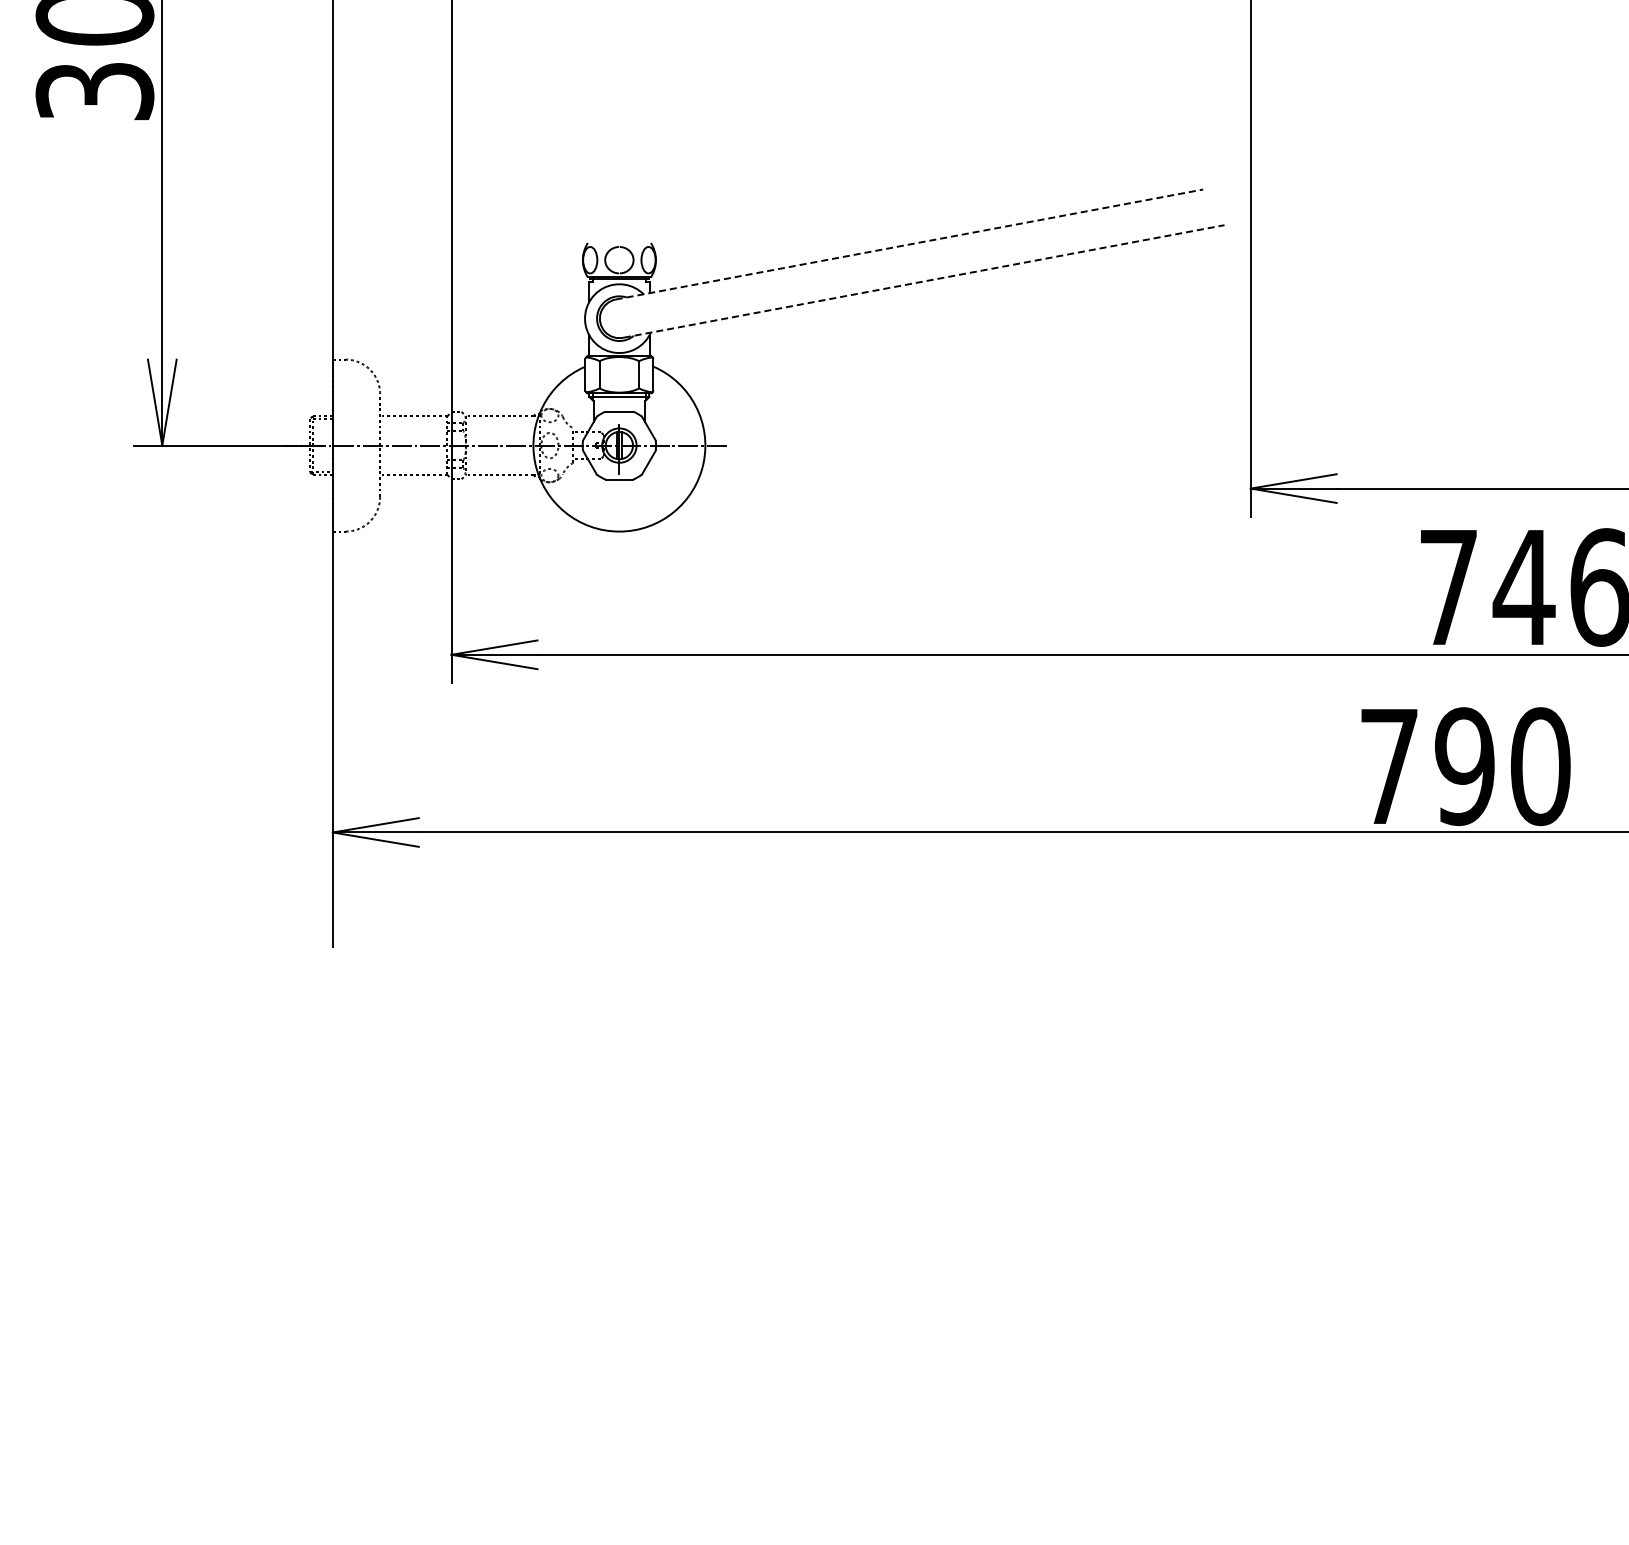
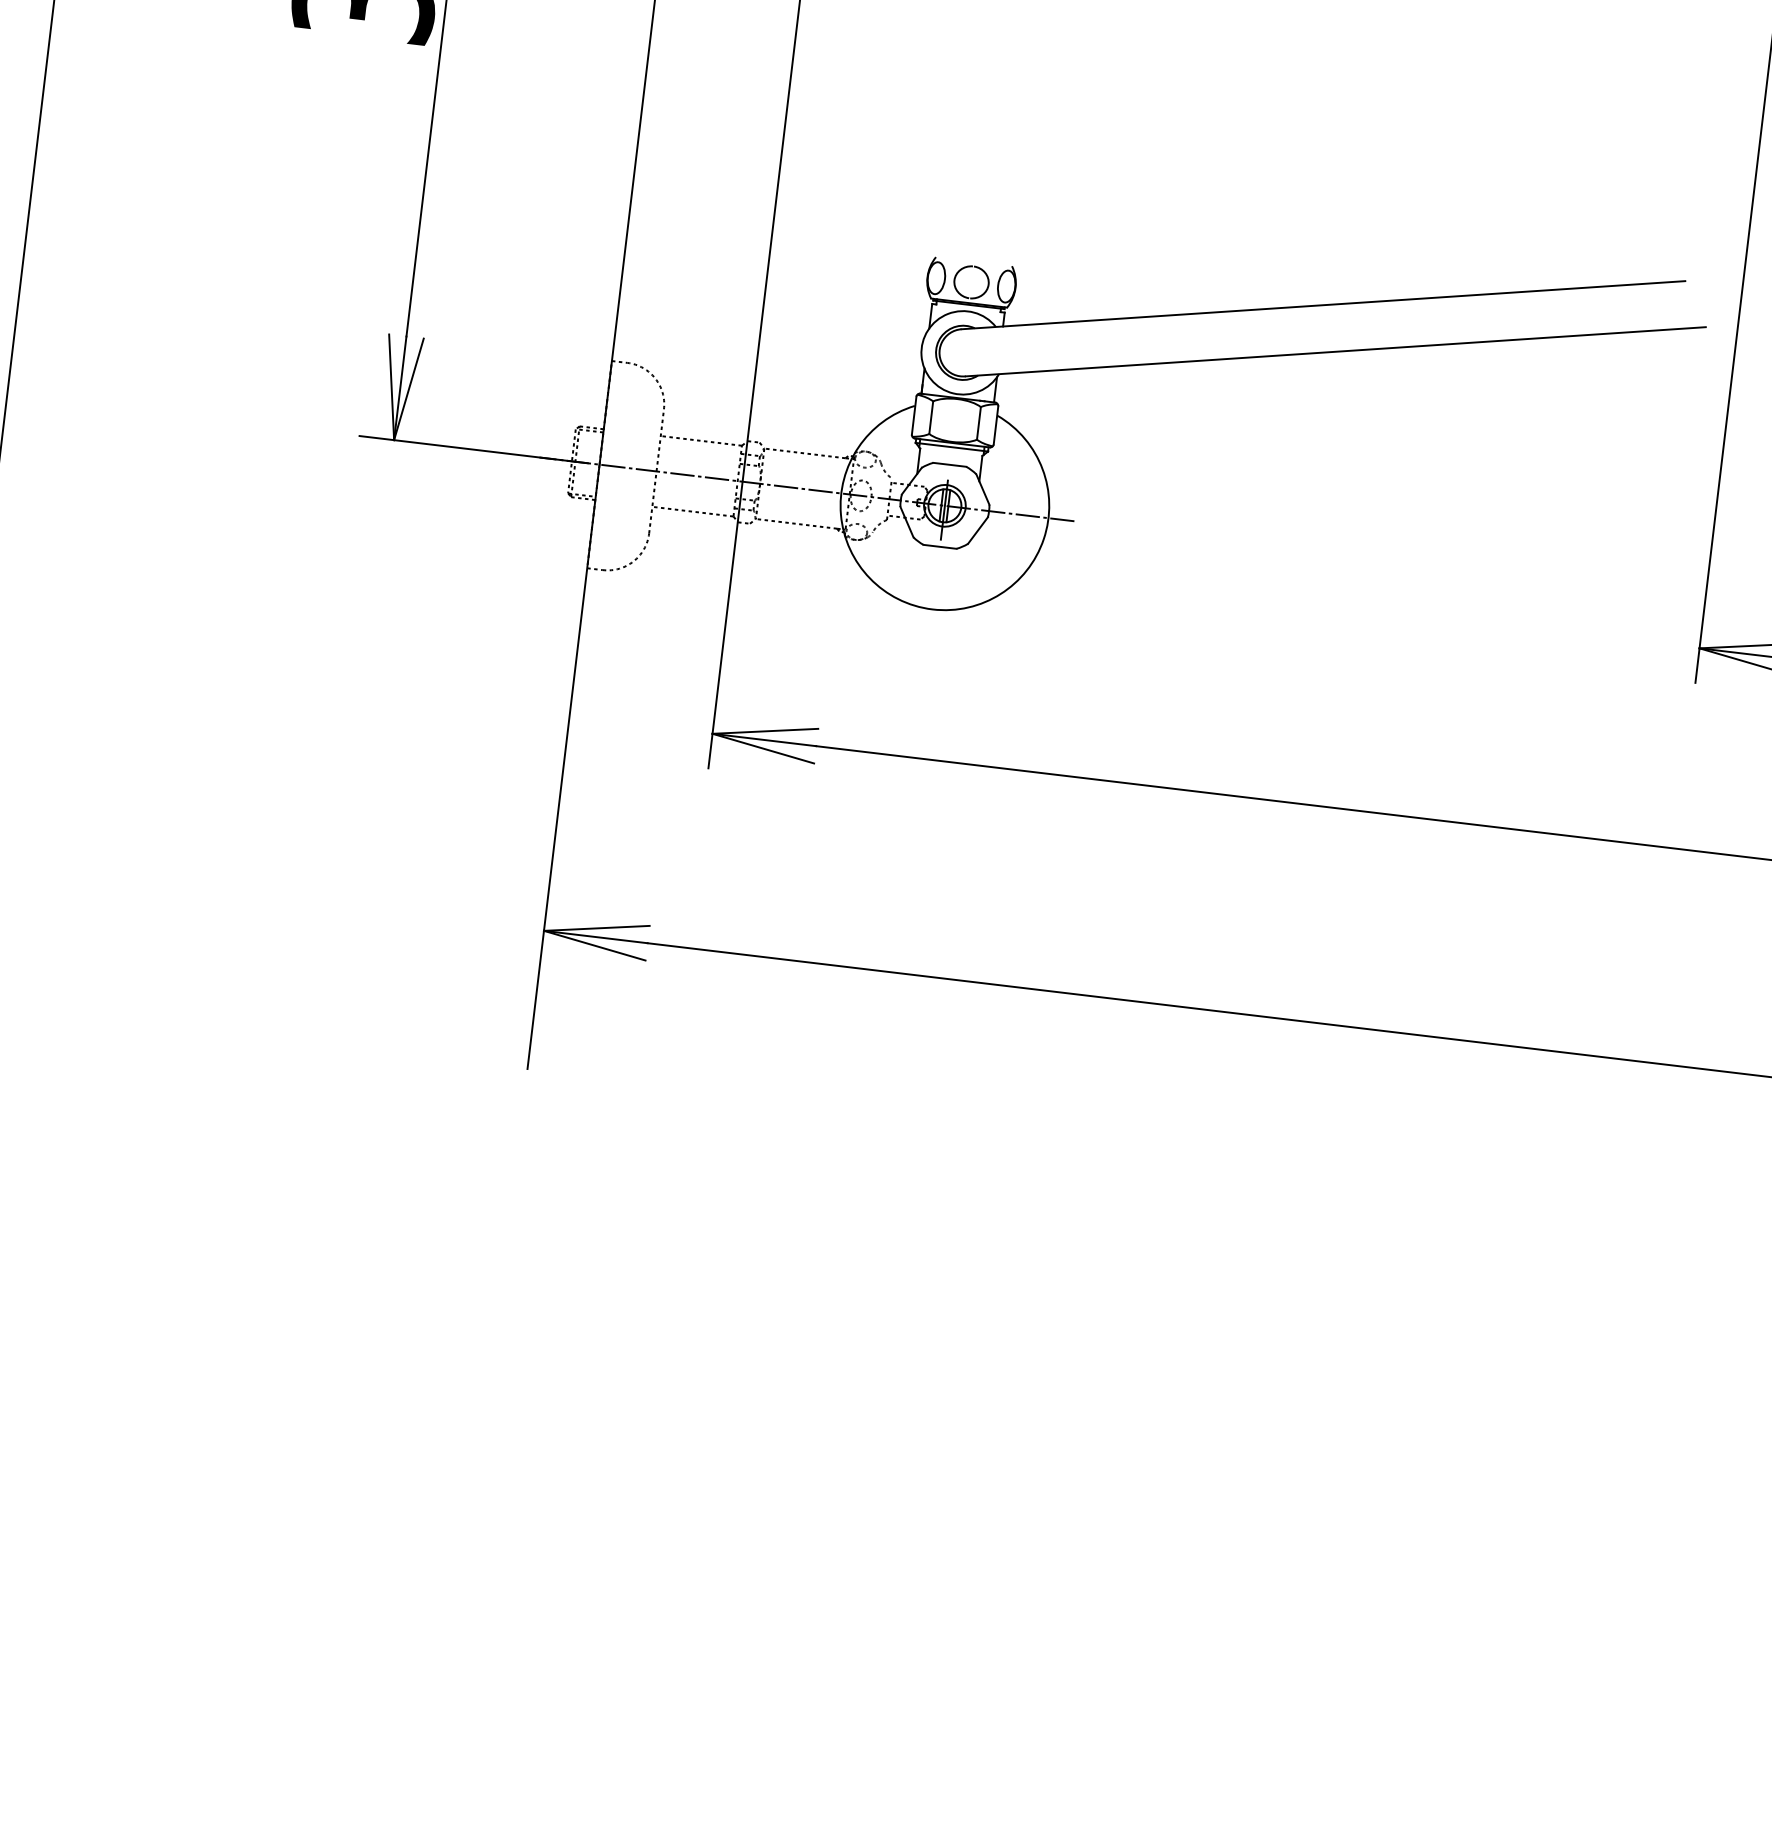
line: (909, 244) -> (1323, 305), dashed -> solid
line: (924, 281) -> (1336, 351), dashed -> solid

